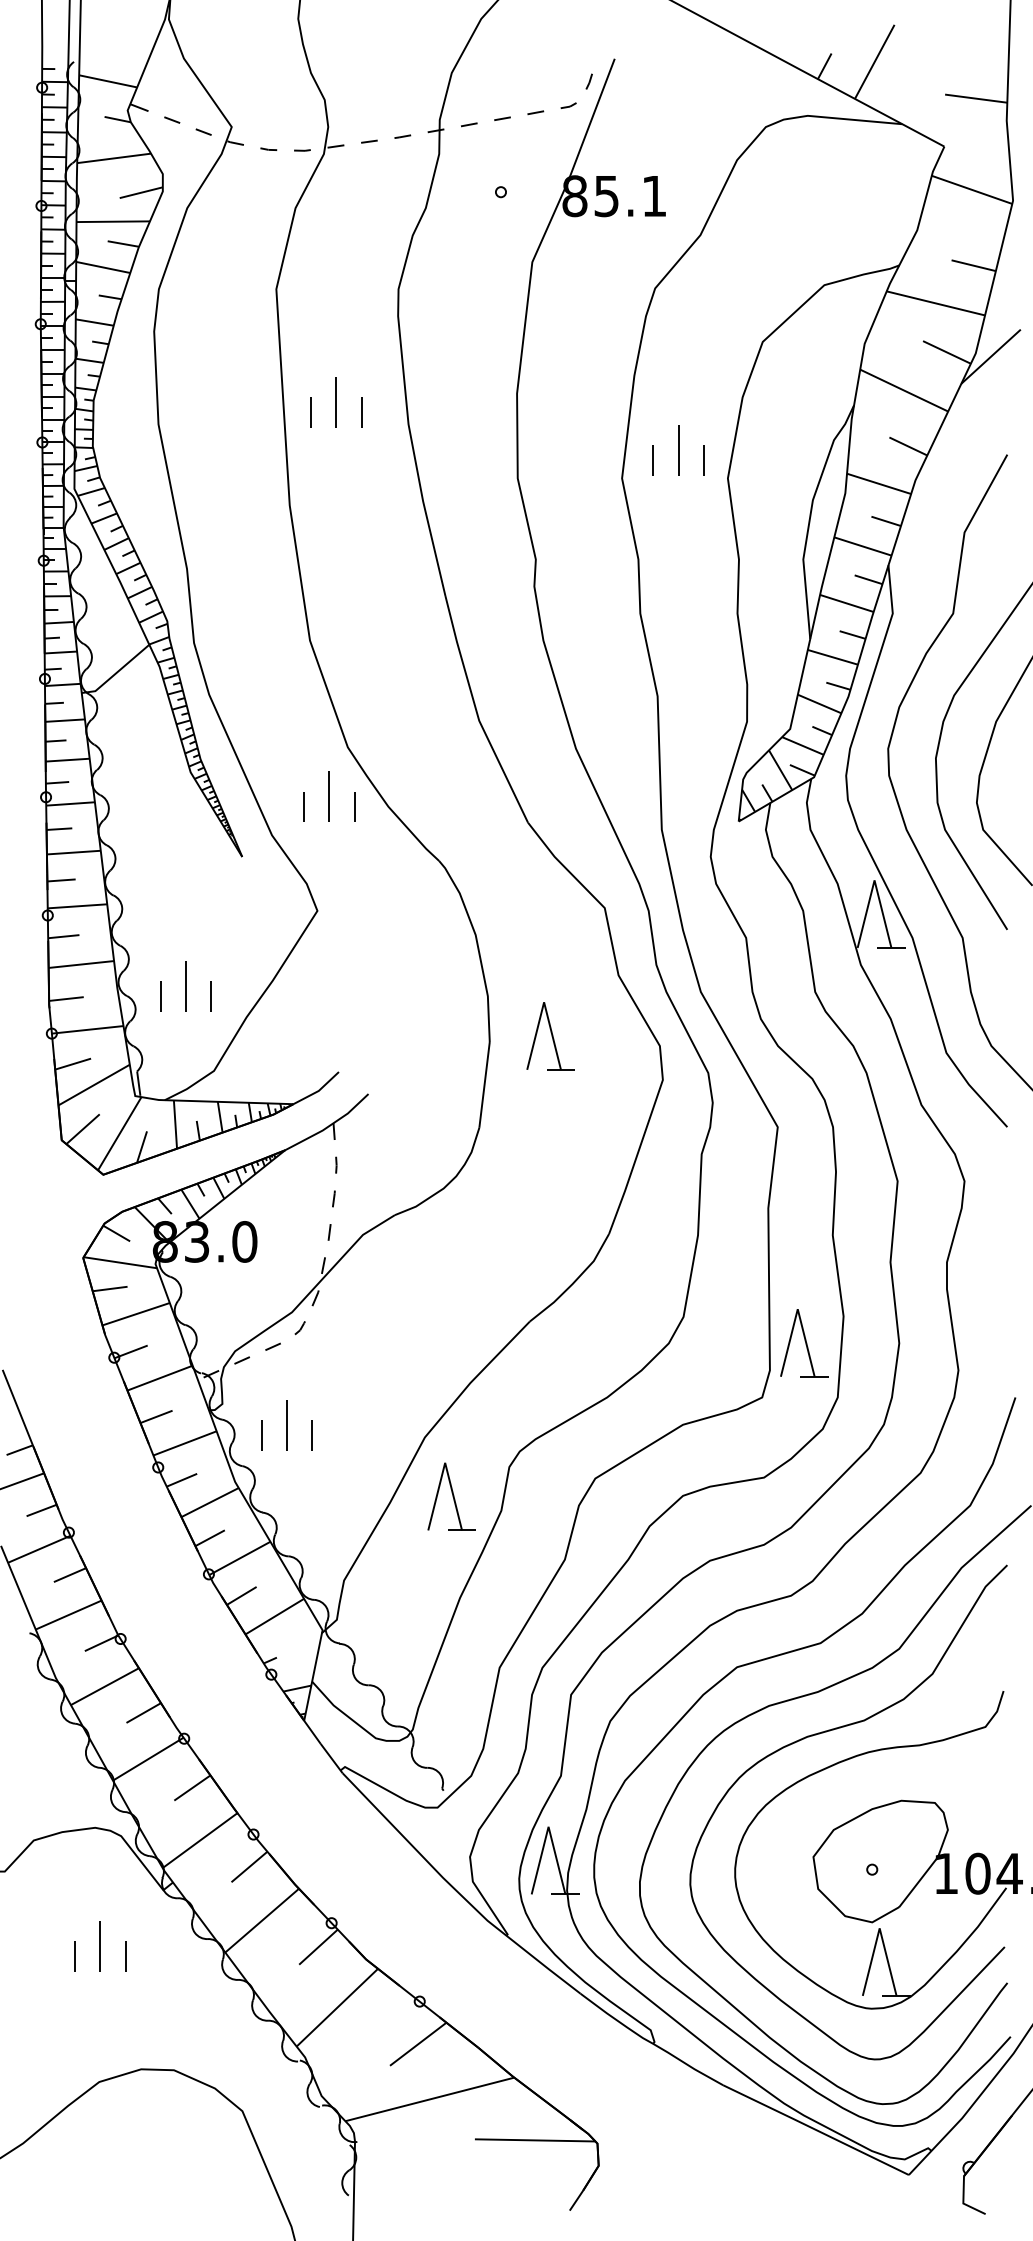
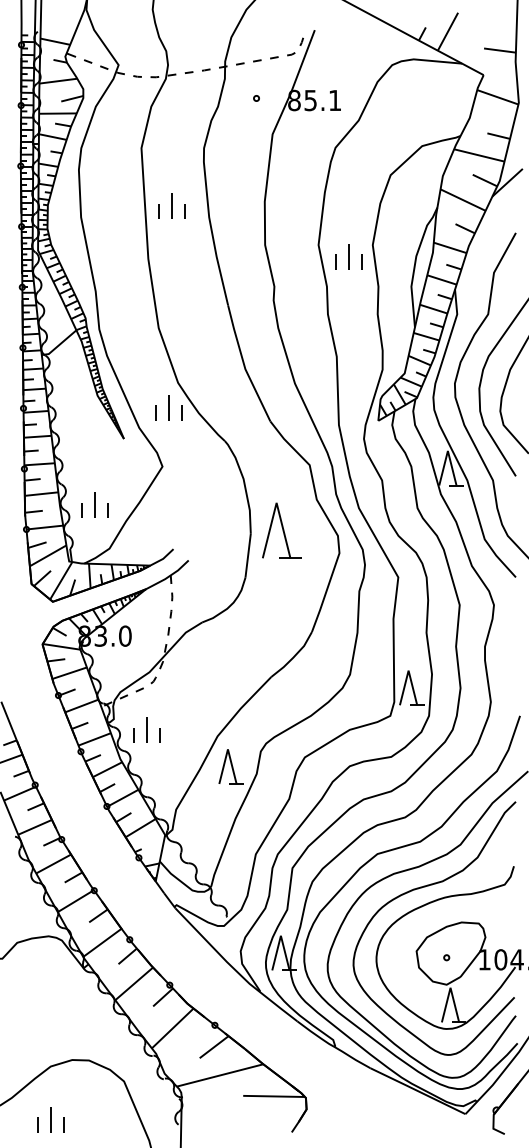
part: (678, 449) -> (348, 256), moved
part: (549, 1035) -> (281, 530), size x1.6
part: (98, 1945) -> (50, 1119), moved

